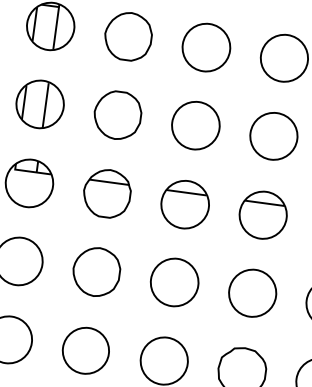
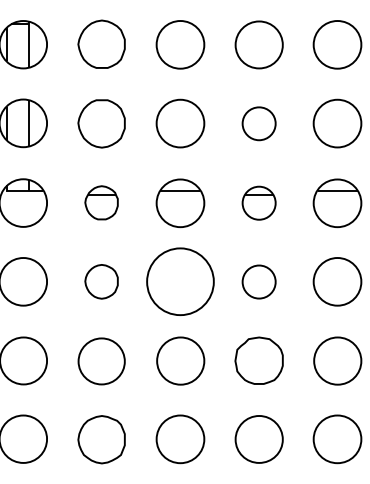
part: (273, 136) -> (258, 123), size x0.7
part: (107, 193) -> (101, 202), size x0.7
part: (262, 214) -> (258, 202), size x0.7
part: (96, 271) -> (101, 281), size x0.7
part: (174, 282) -> (180, 281), size x1.4
part: (252, 292) -> (258, 281), size x0.7

